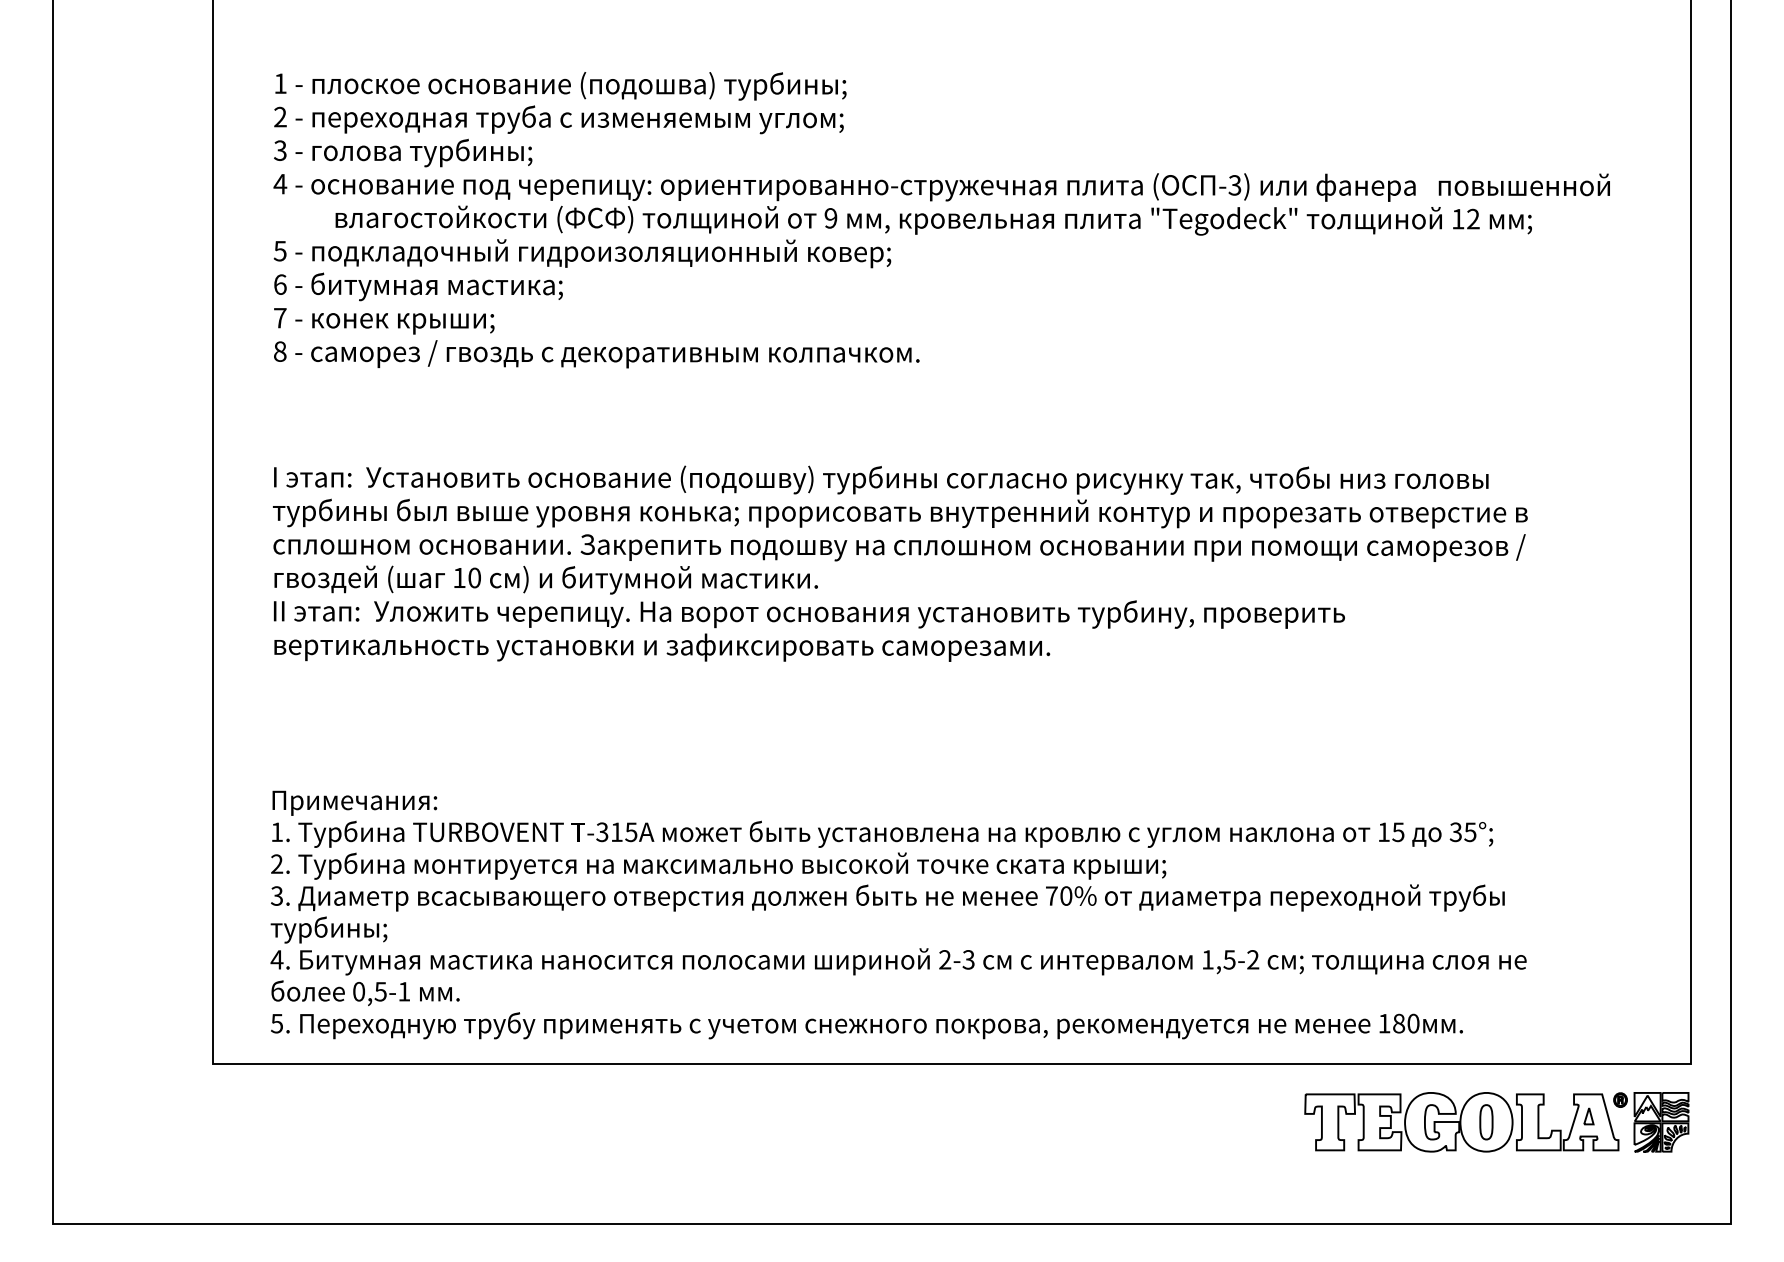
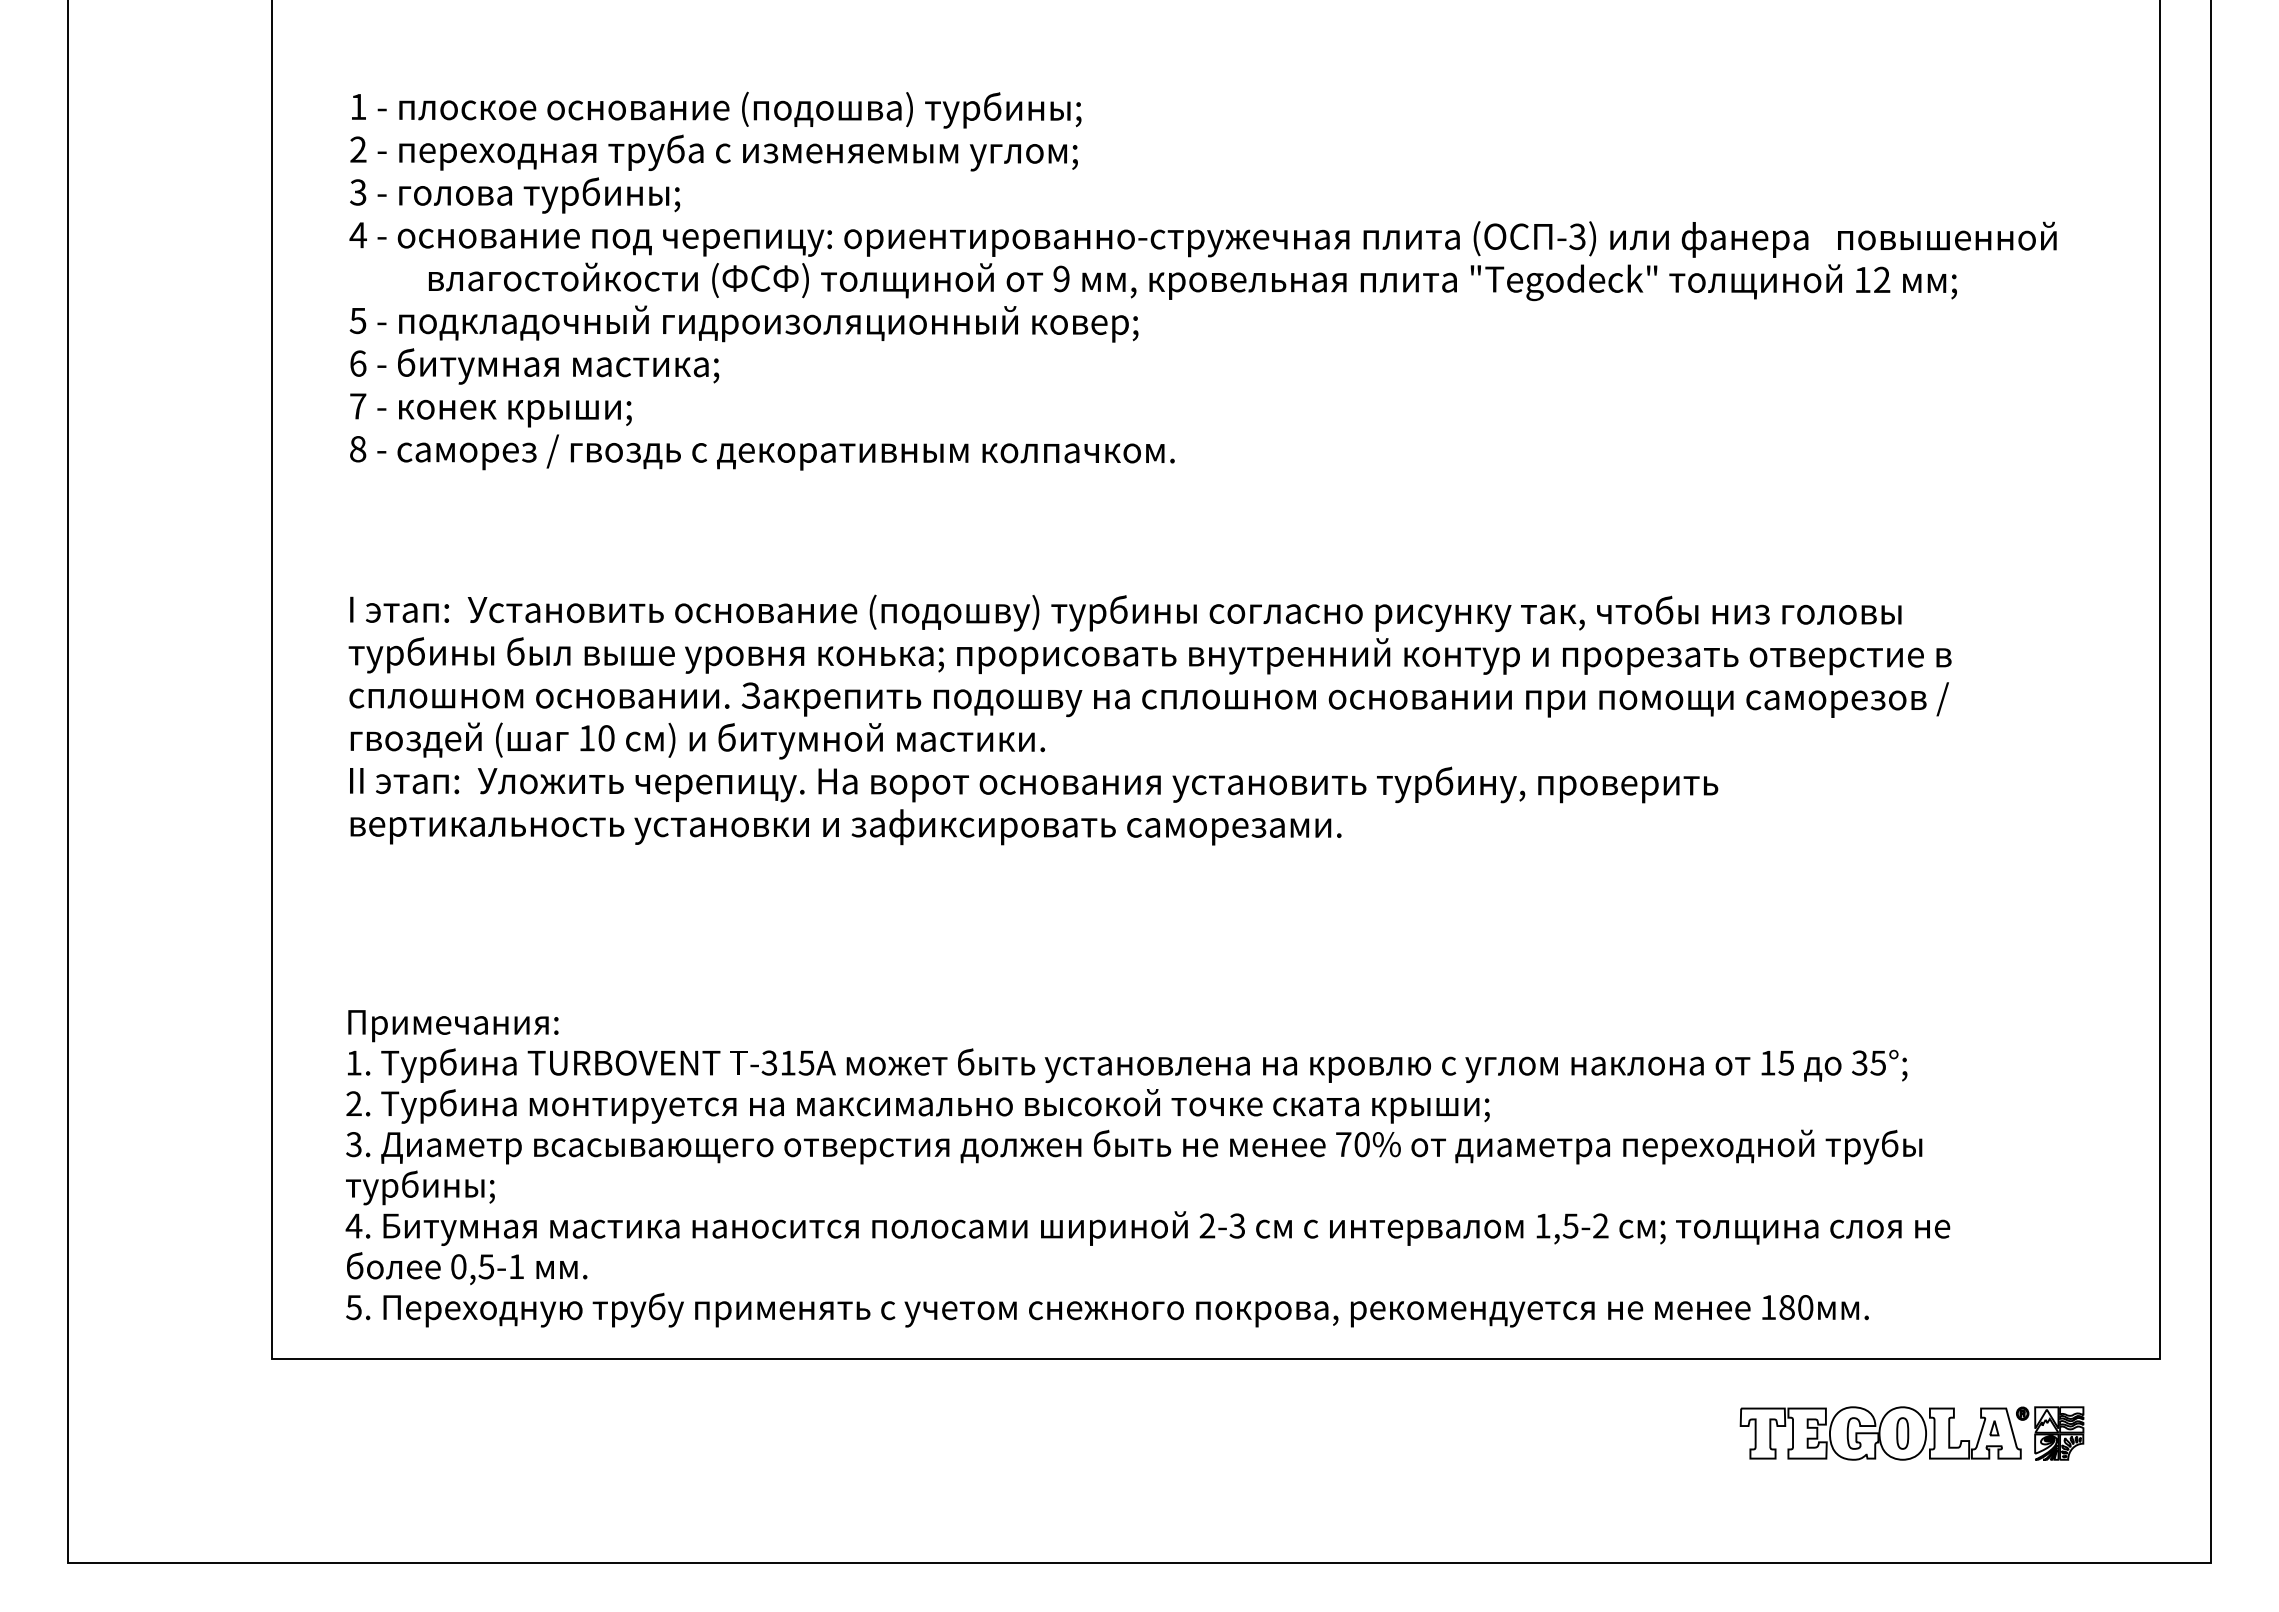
part: (1496, 1122) -> (1911, 1433), size x0.7

